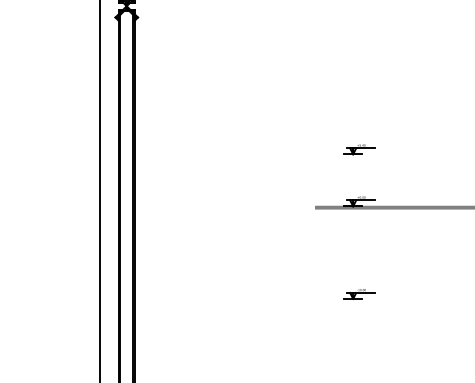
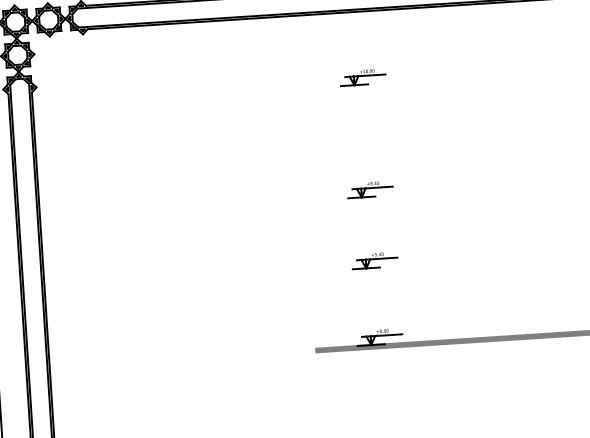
part: (359, 25) -> (363, 78), added
part: (359, 101) -> (370, 190), added

